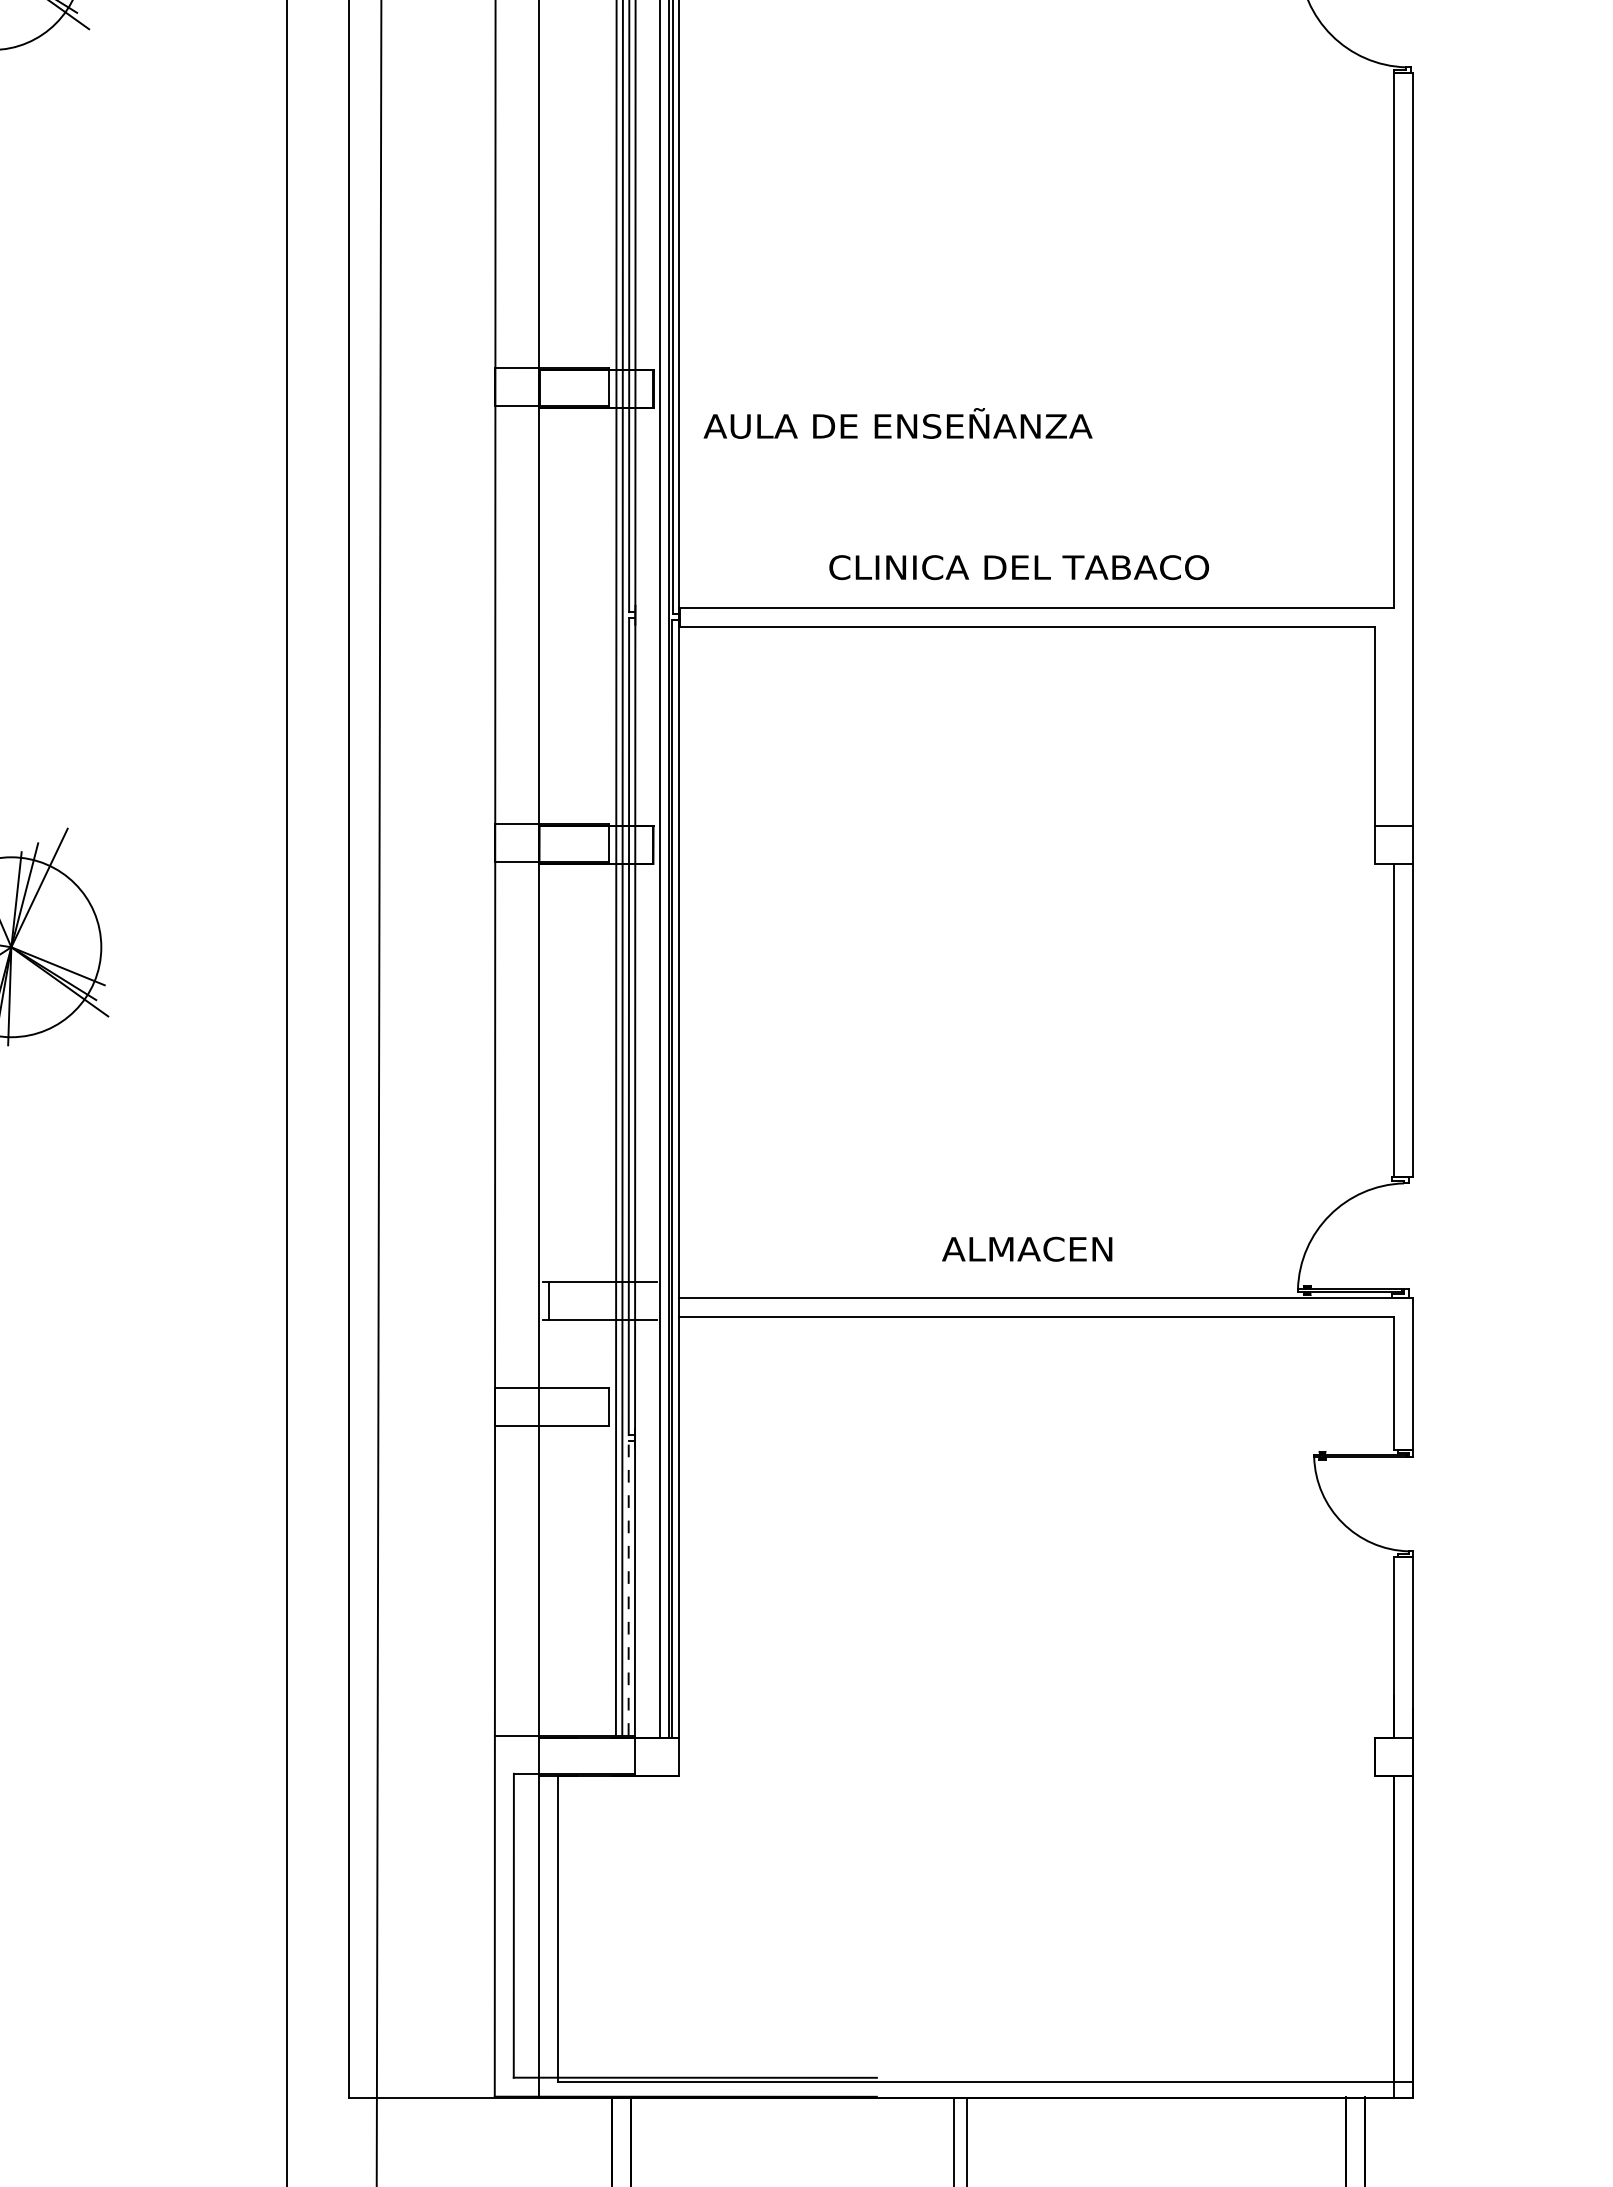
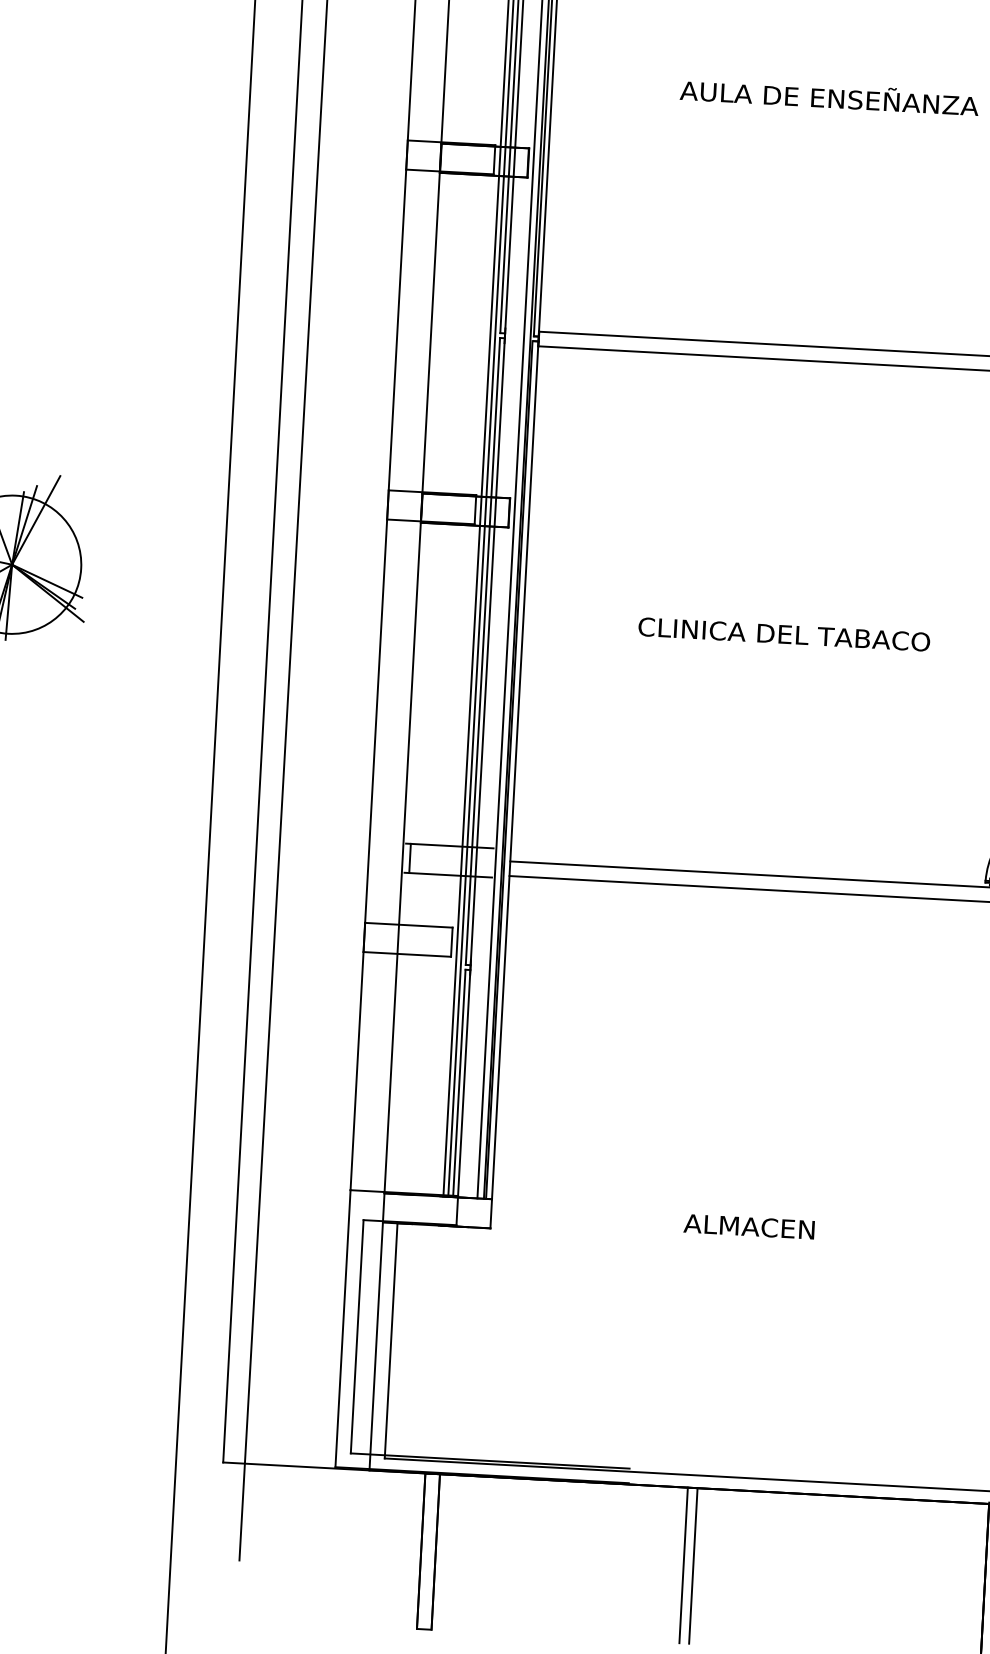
text: (897, 423) -> (829, 96), moved
text: (1019, 567) -> (784, 634), moved
text: (1027, 1248) -> (749, 1226), moved
line: (628, 1588) -> (459, 1082), dashed -> solid

